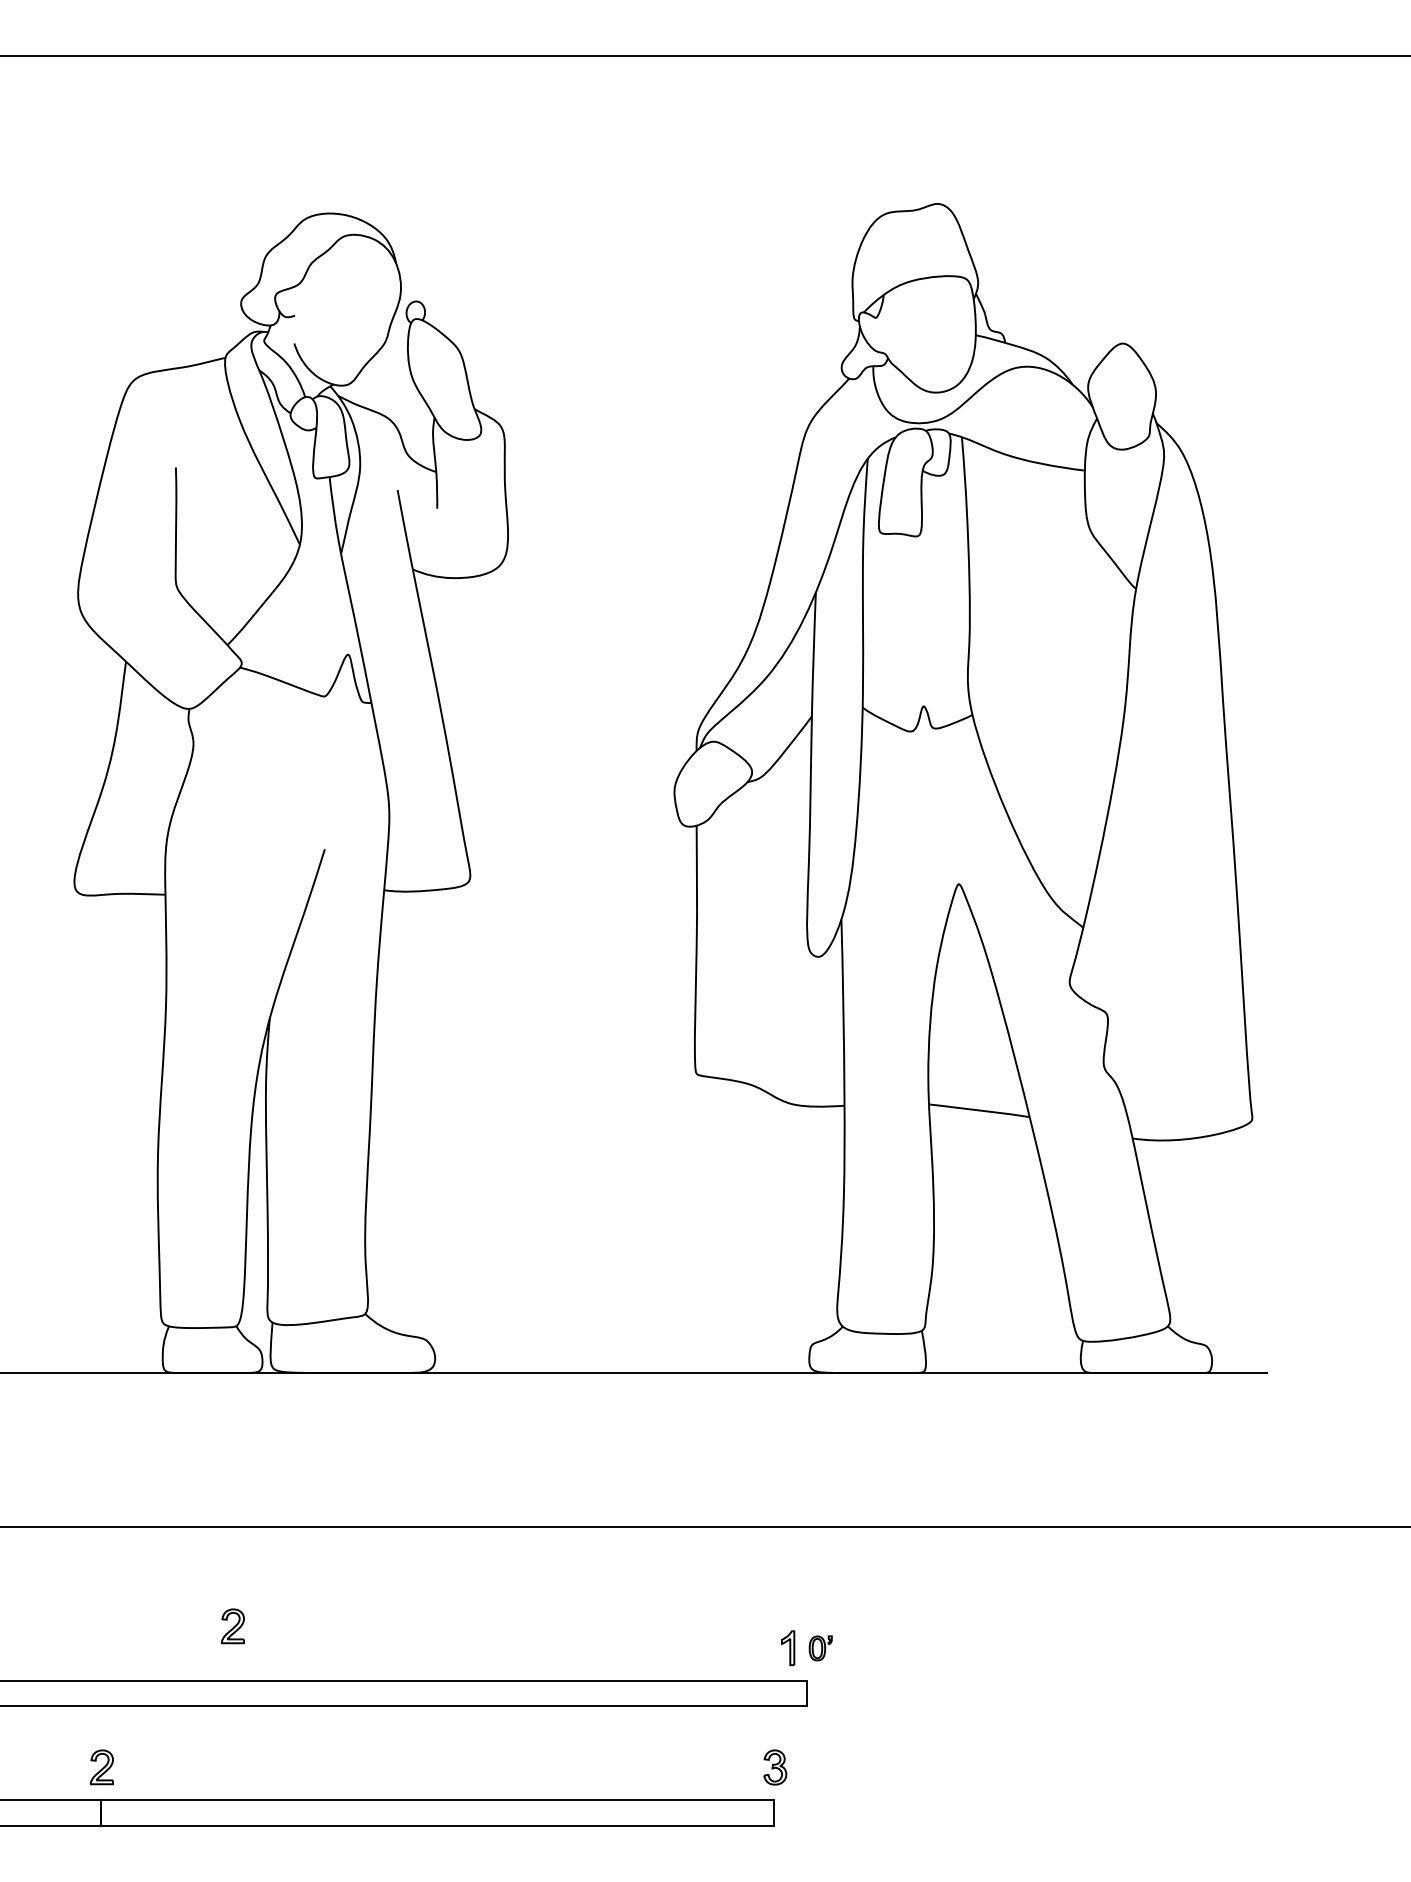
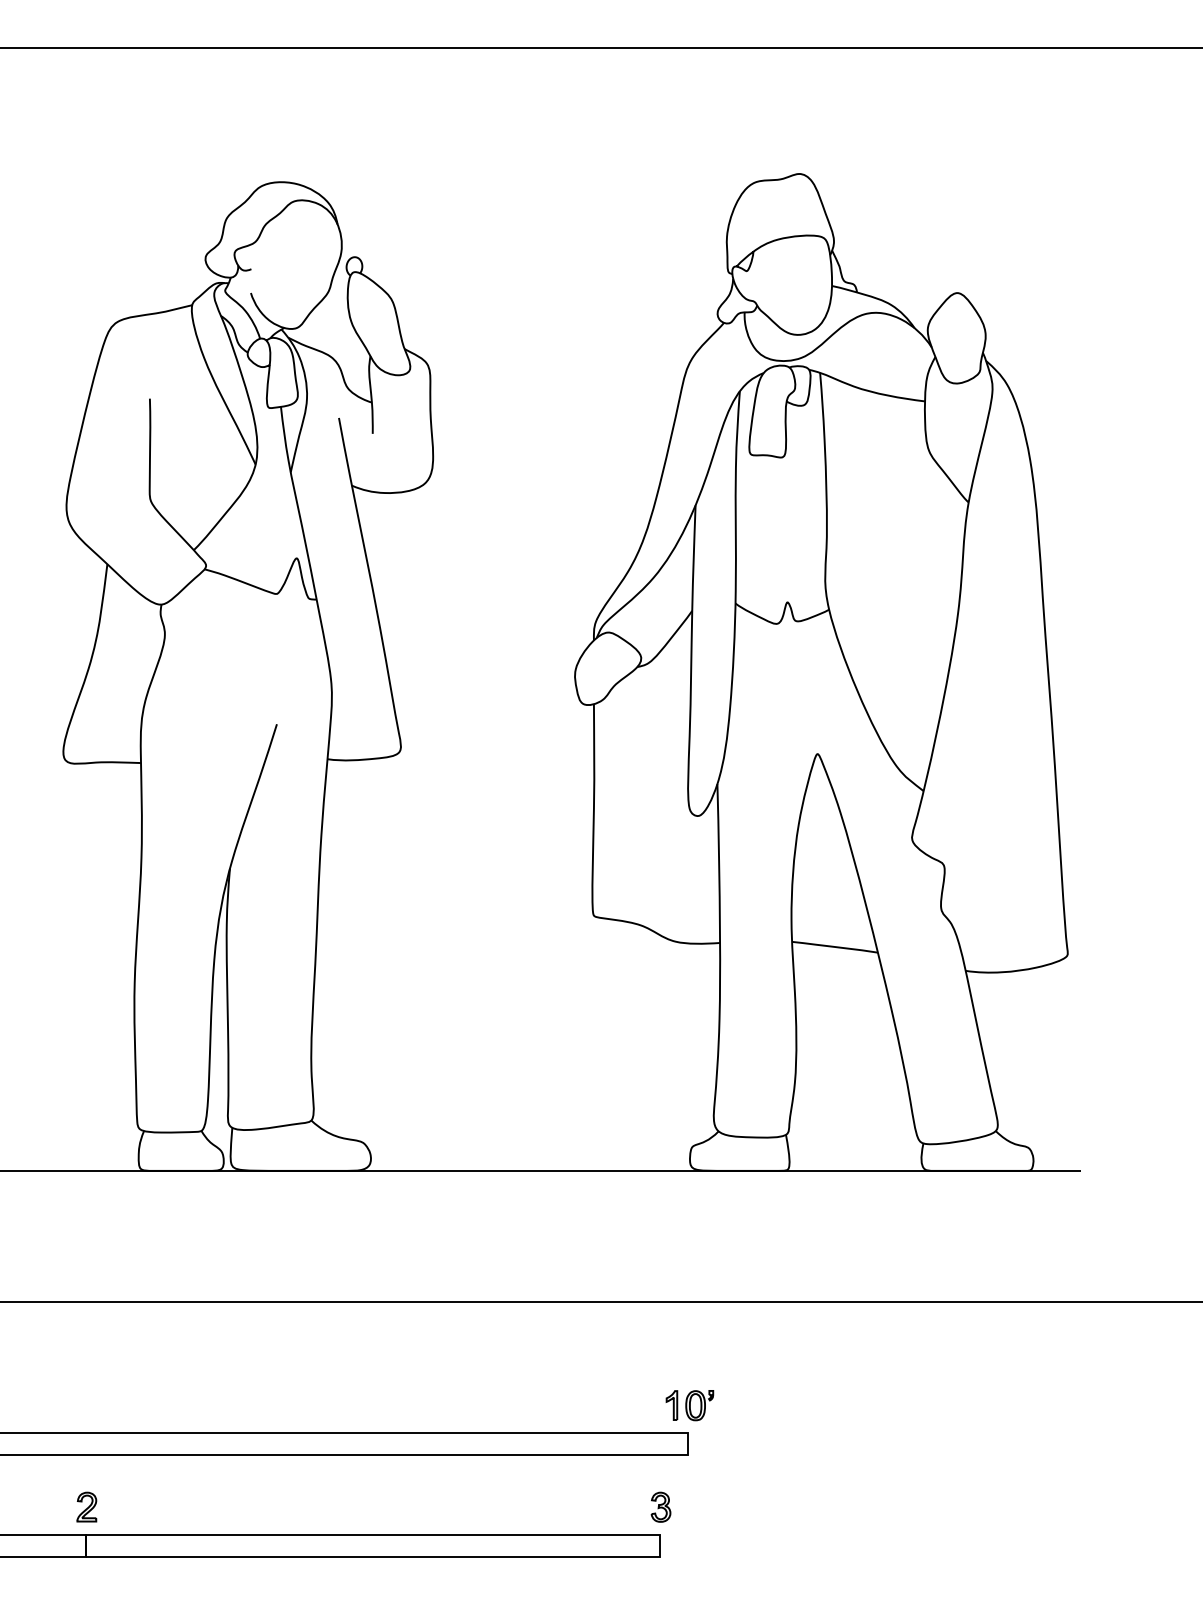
part: (232, 1626) -> (198, 1387), removed
part: (820, 1648) -> (699, 1405), size x1.43

